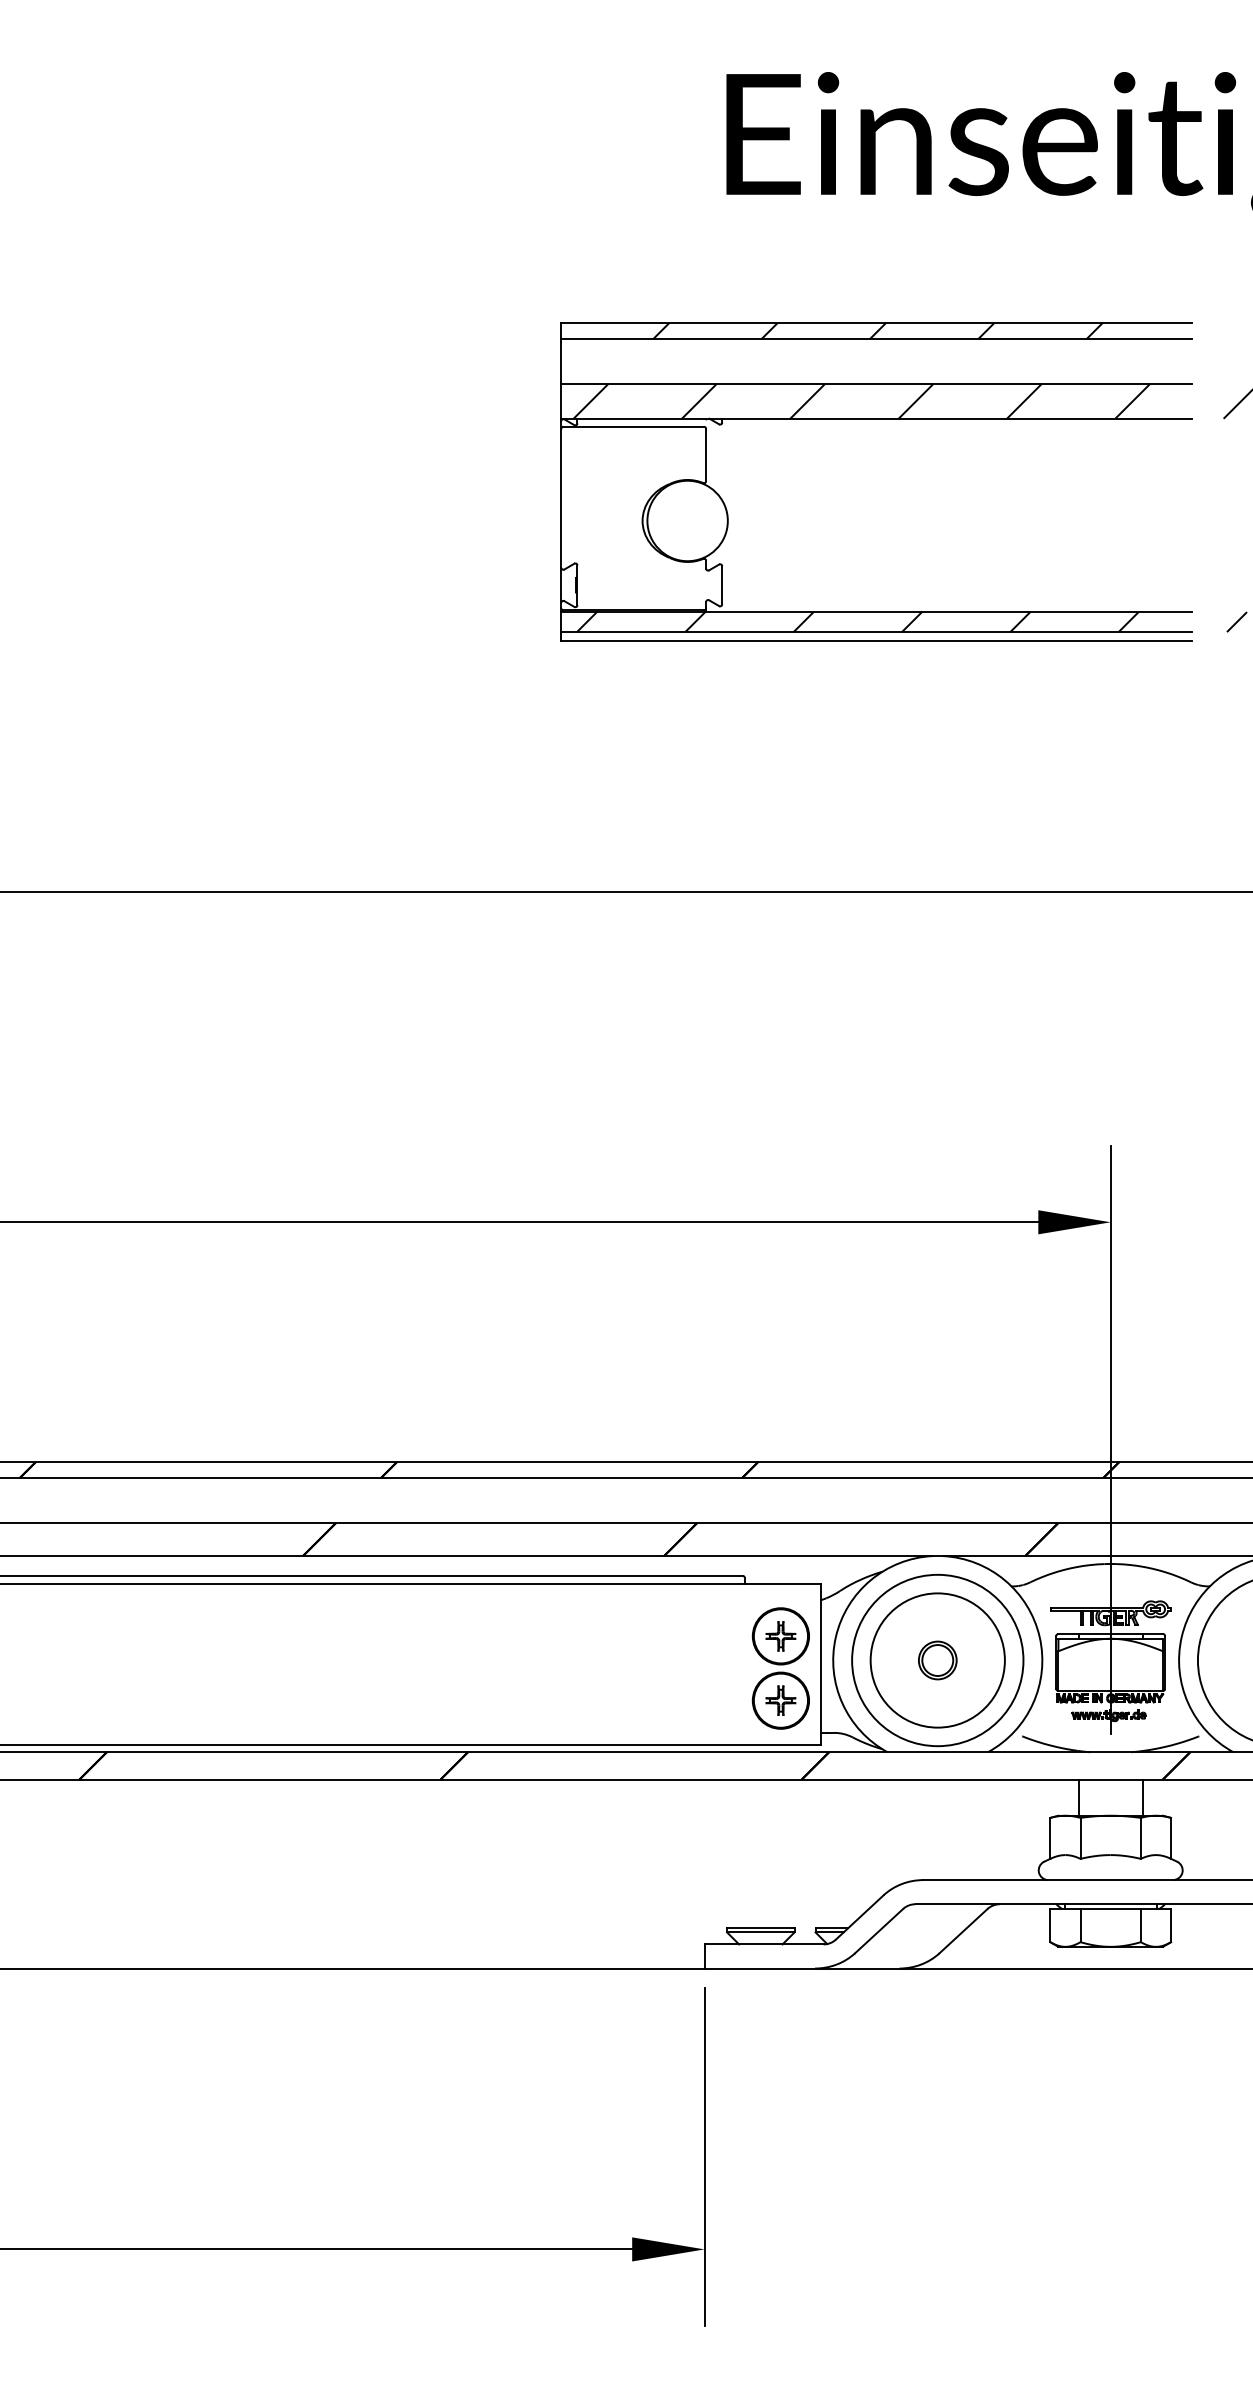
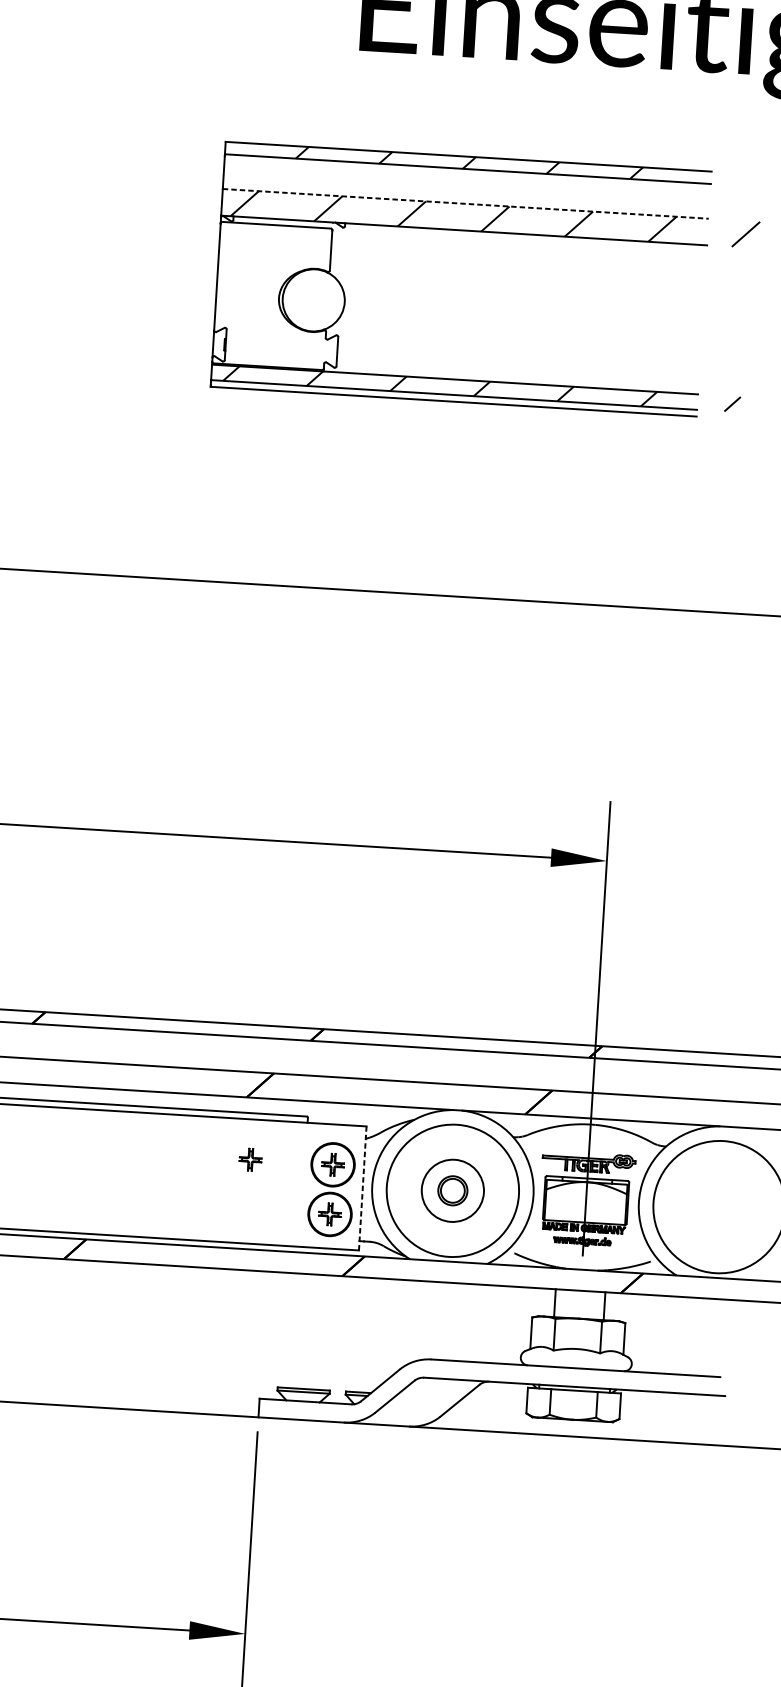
line: (876, 384) -> (465, 204), solid -> dashed
part: (673, 1636) -> (250, 1159), added
circle: (937, 1660) -> (452, 1190), size x0.6
line: (821, 1664) -> (363, 1188), solid -> dashed

